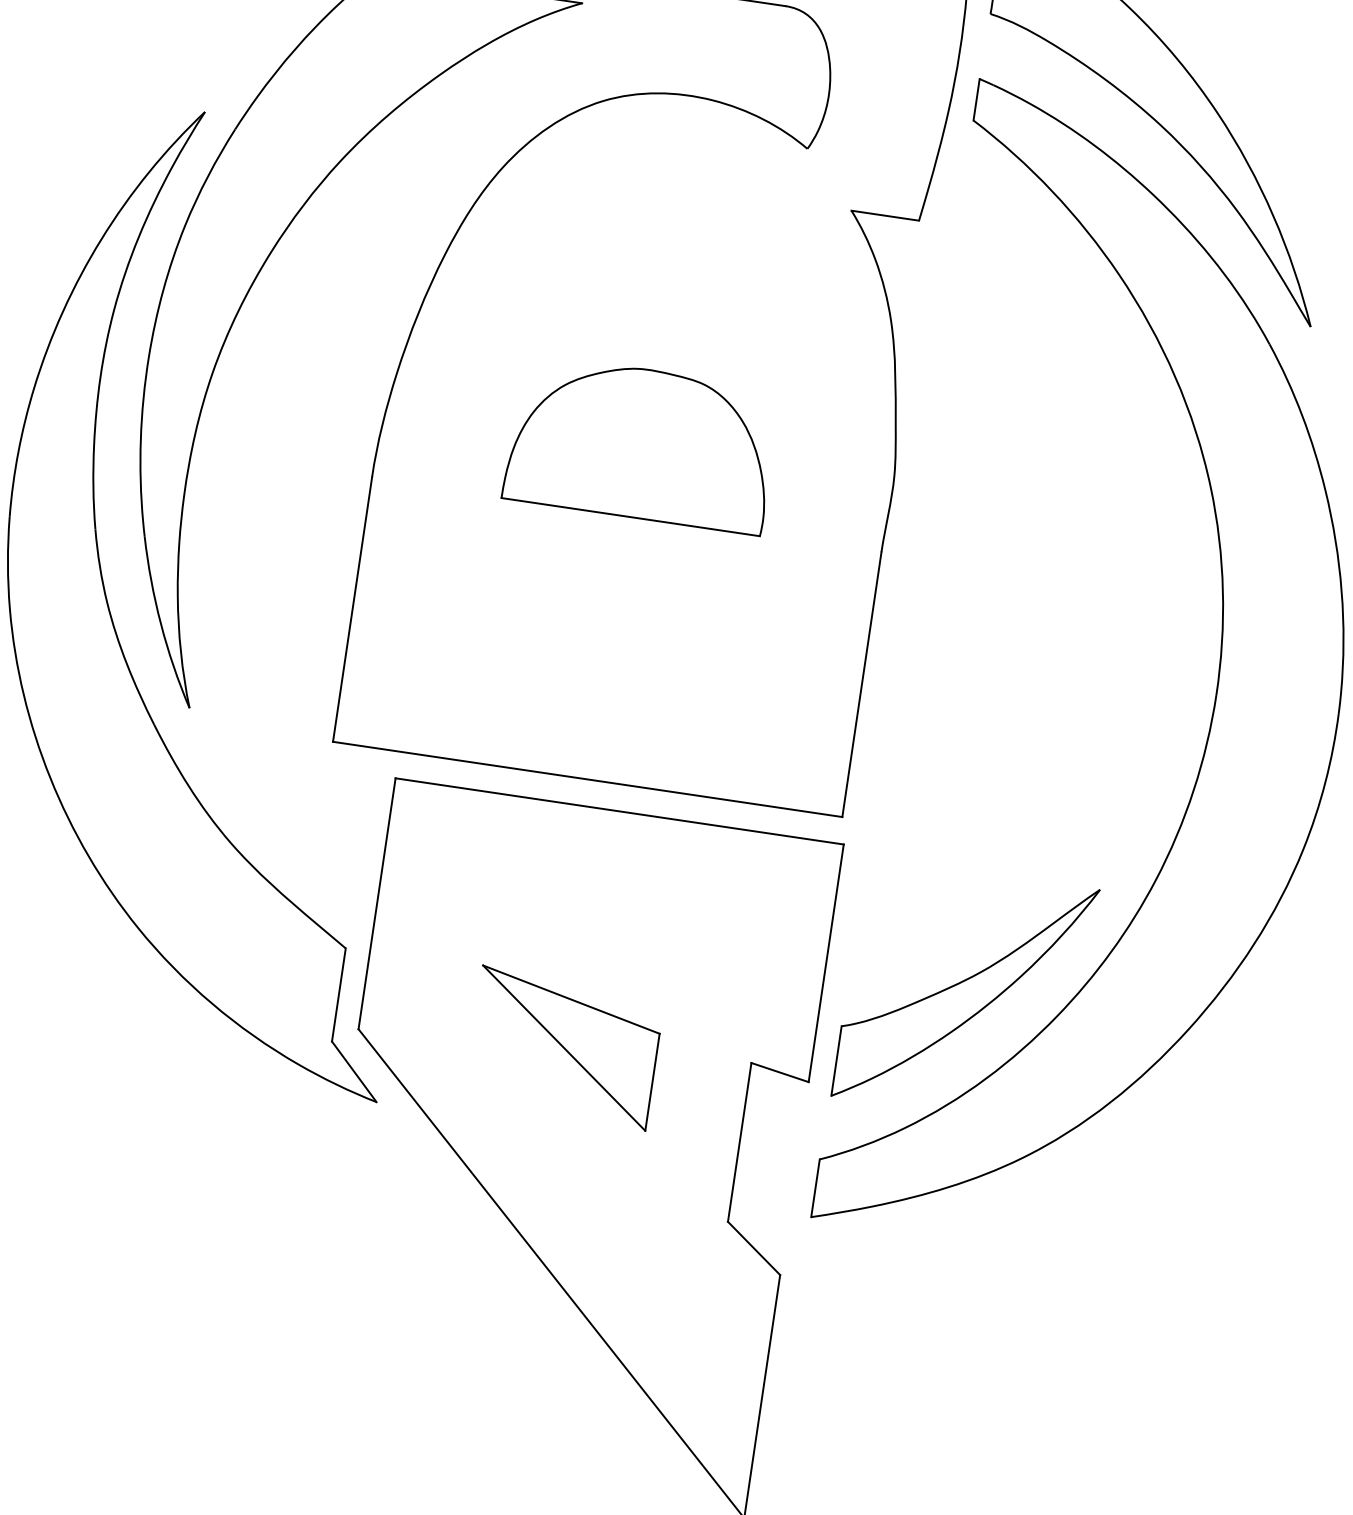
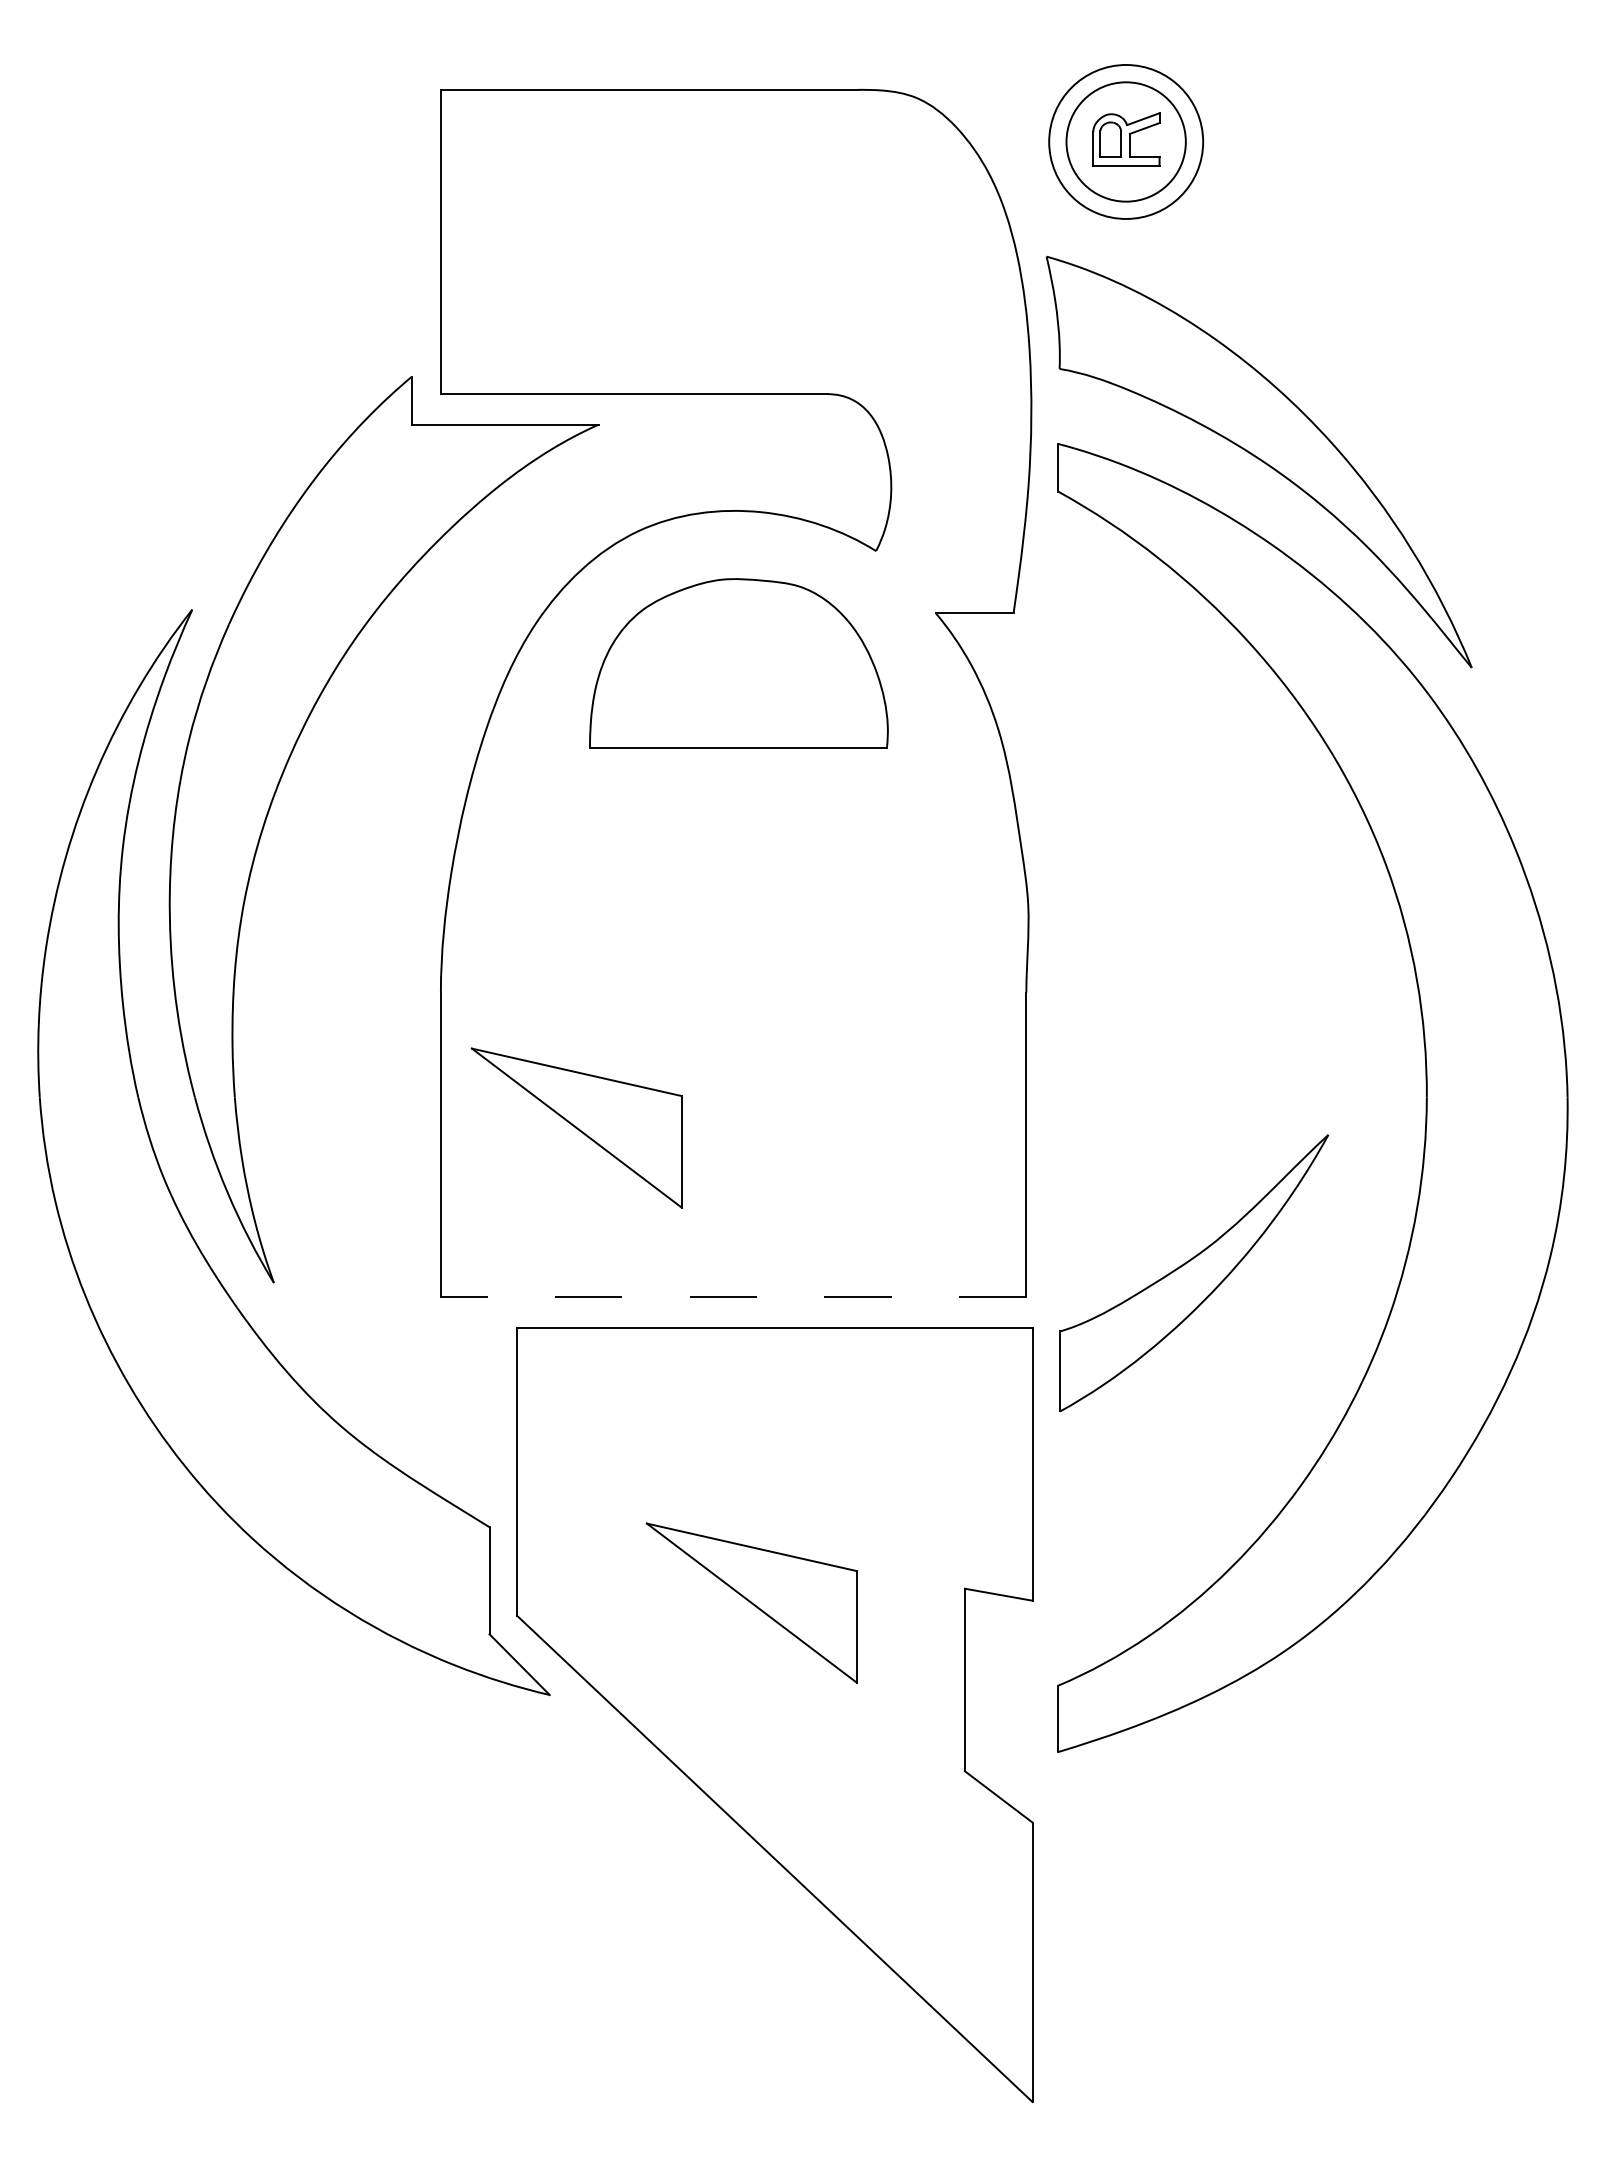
part: (641, 443) -> (738, 663), moved
part: (472, 611) -> (576, 1127), added
line: (587, 779) -> (733, 1296), solid -> dashed
part: (965, 992) -> (1194, 1272), moved

